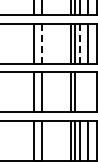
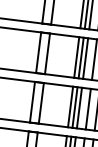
line: (42, 43) -> (47, 53), dashed -> solid
line: (79, 43) -> (85, 58), dashed -> solid
line: (79, 92) -> (79, 108), added
line: (88, 92) -> (88, 109), added

